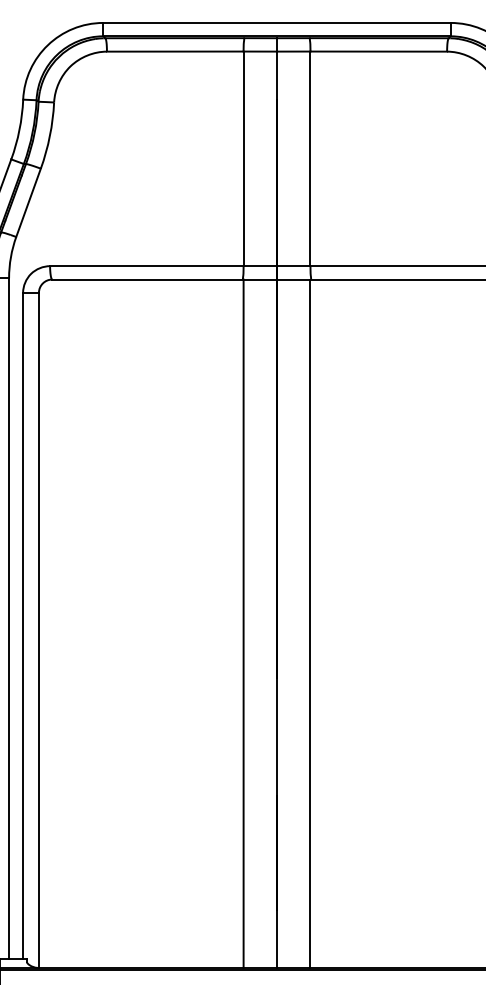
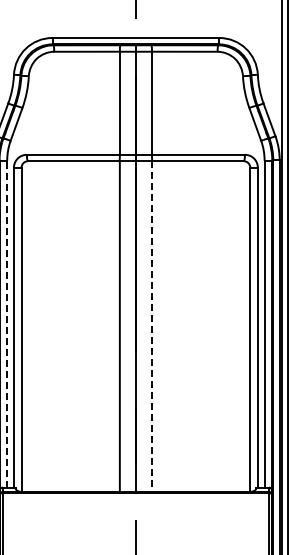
line: (9, 617) -> (7, 323), solid -> dashed
line: (309, 625) -> (151, 327), solid -> dashed

